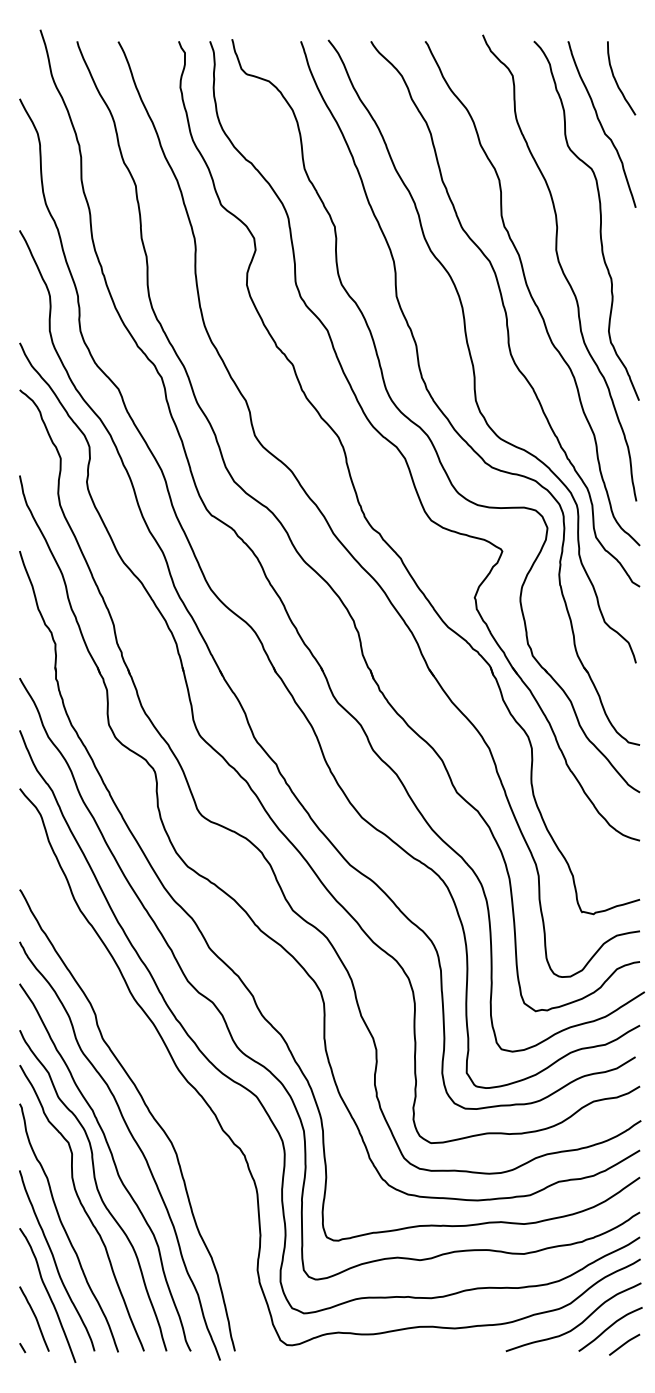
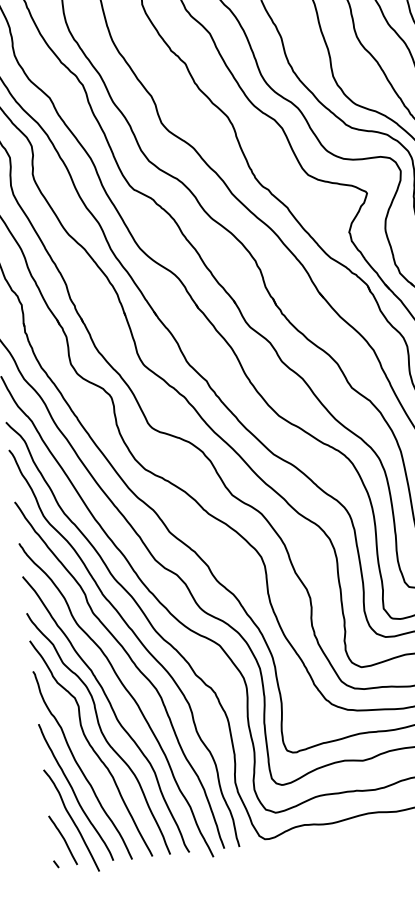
curve: (154, 1077) -> (137, 639), added

